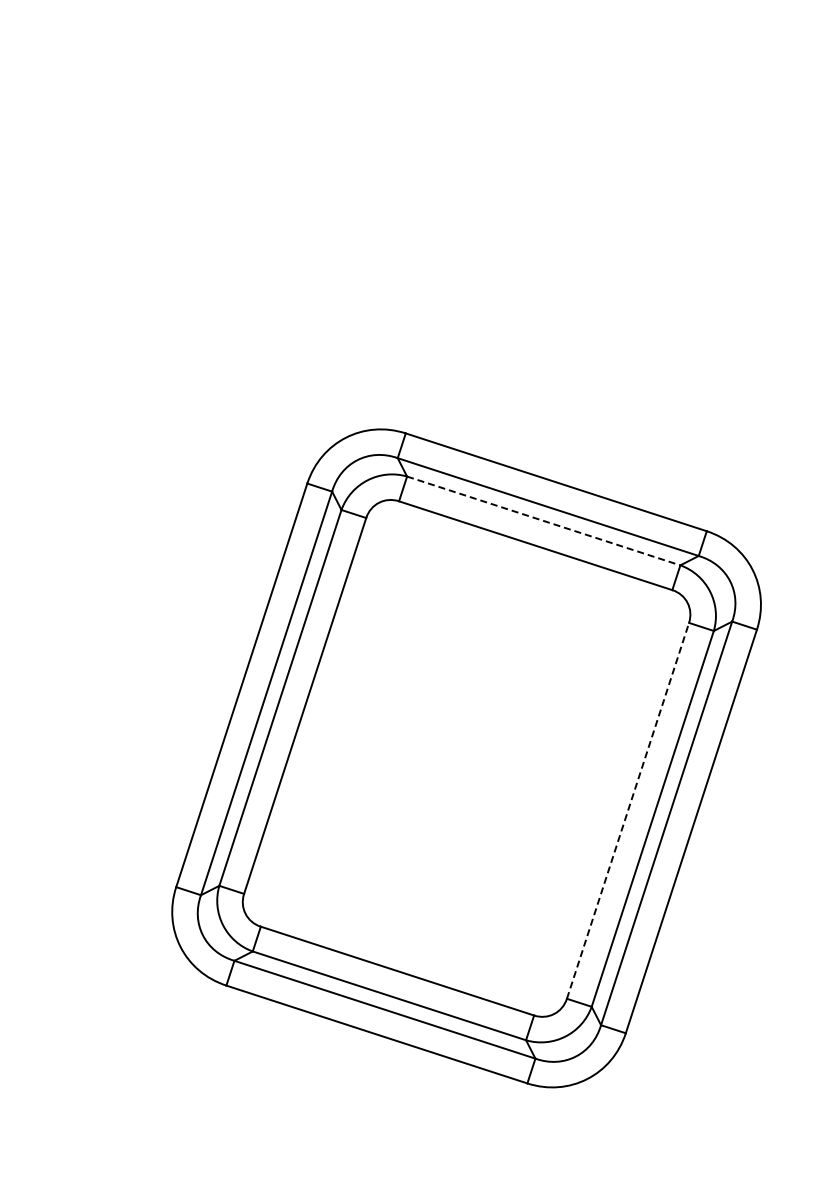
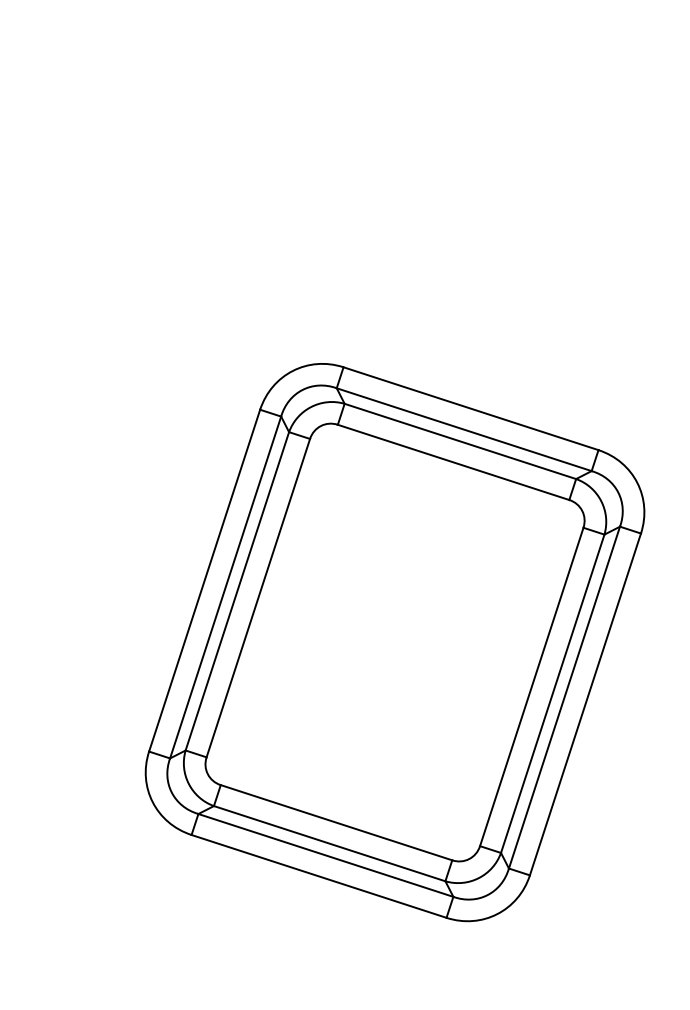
line: (543, 520) -> (460, 441), dashed -> solid
line: (628, 810) -> (532, 686), dashed -> solid

